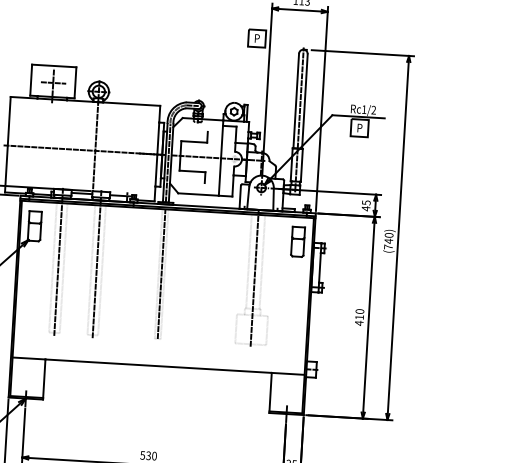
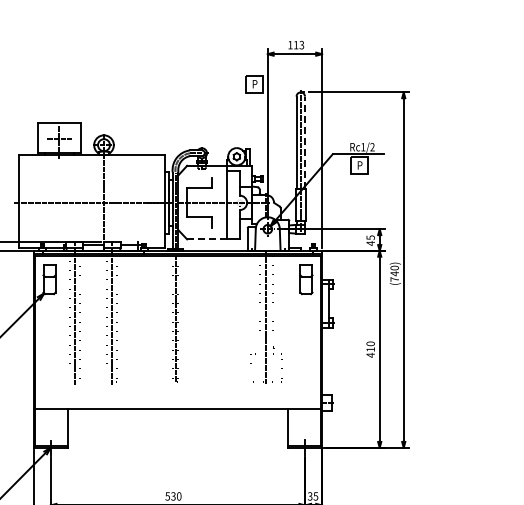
line: (305, 101) -> (305, 142), solid -> dashed
line: (198, 194) -> (206, 239), solid -> dashed

